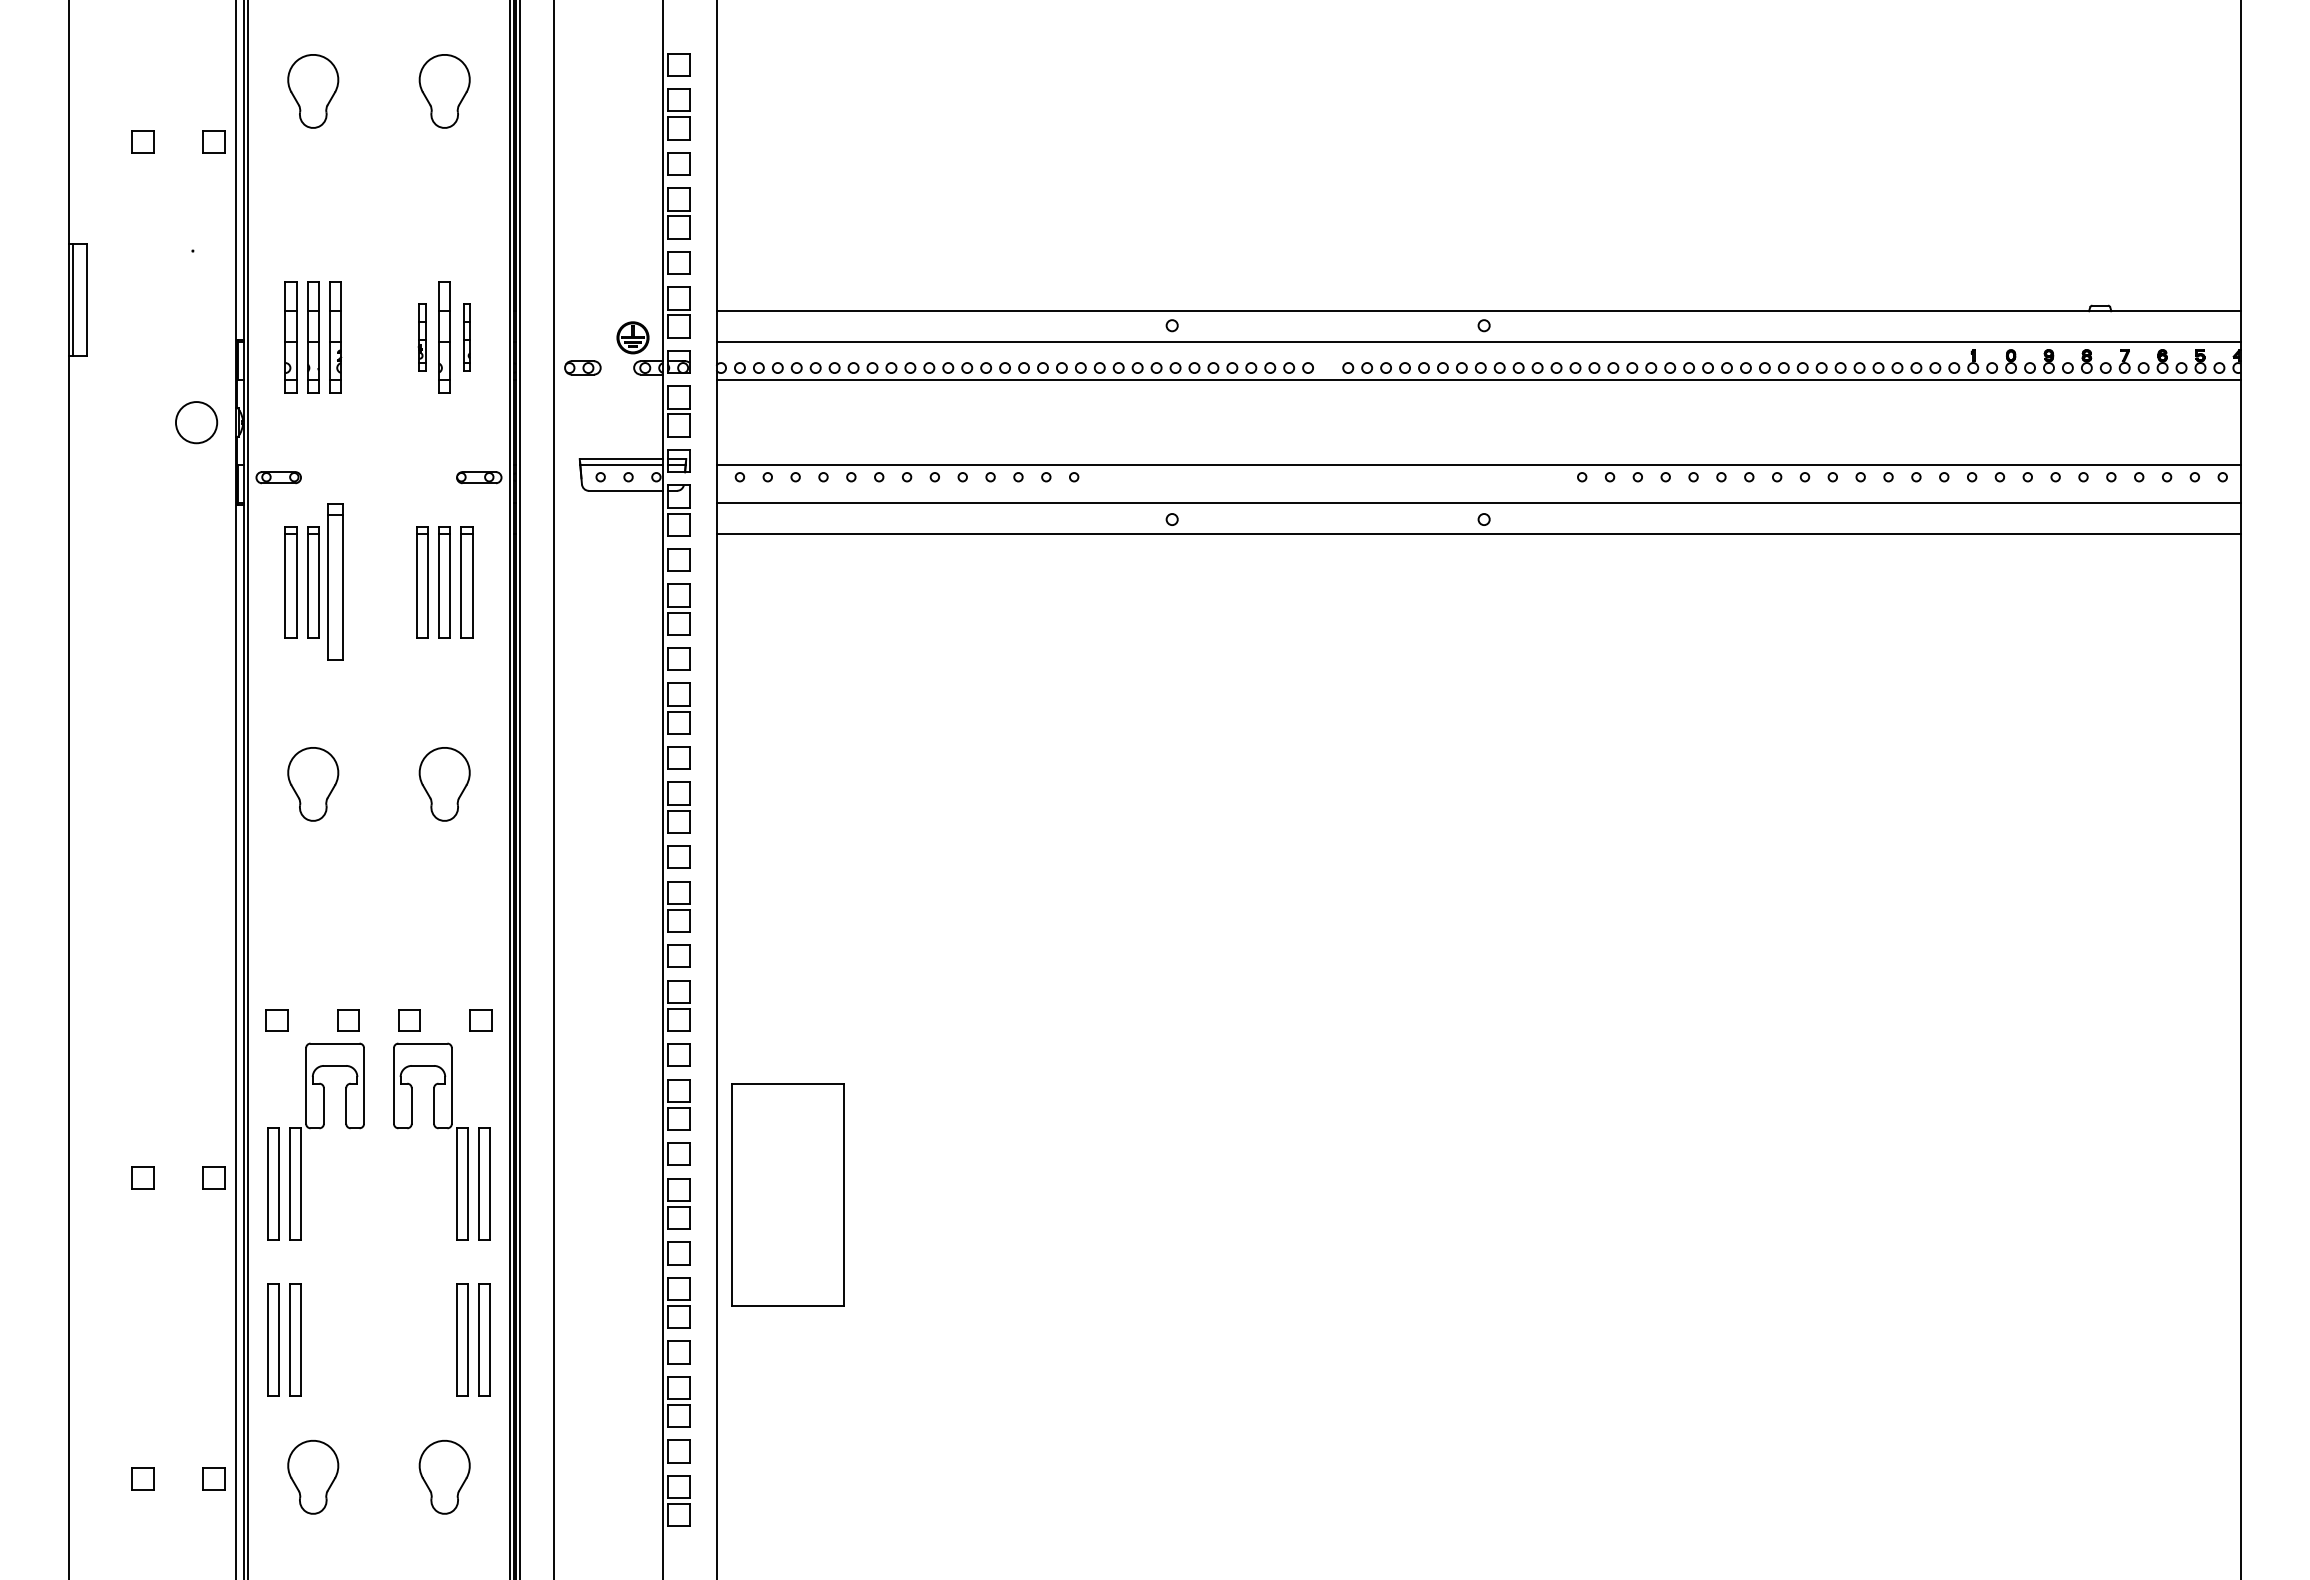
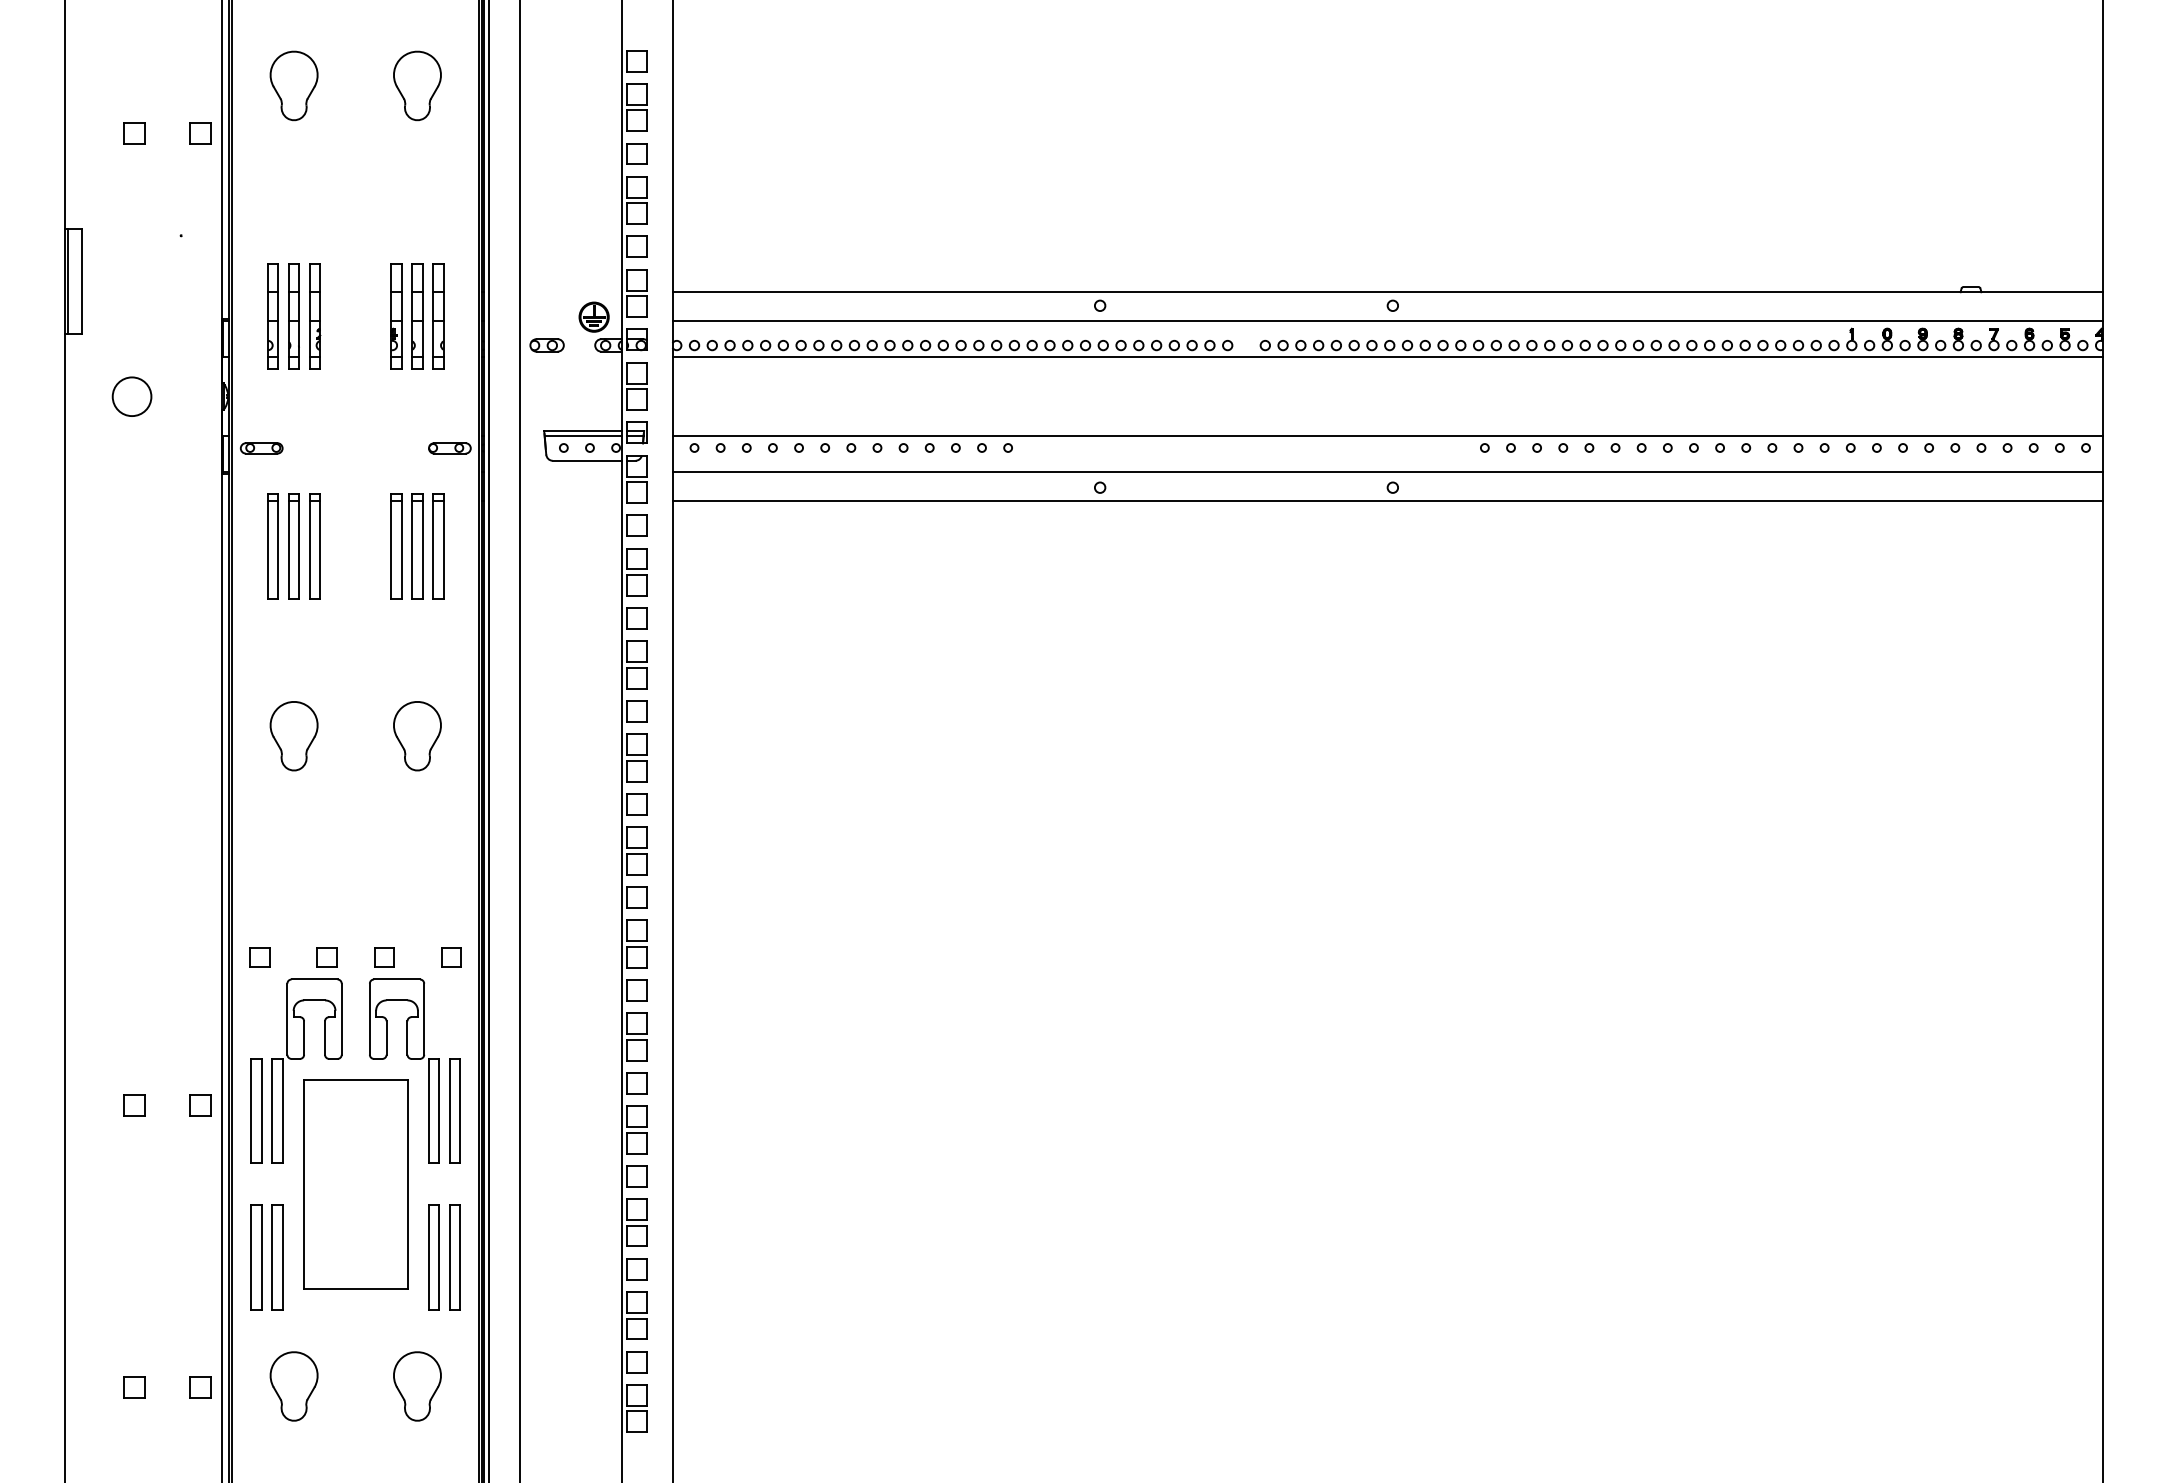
part: (421, 337) -> (395, 316), size x1.67
part: (466, 337) -> (437, 316), size x1.67
circle: (196, 422) -> (131, 396), moved
part: (335, 582) -> (314, 546), size x0.71
part: (787, 1194) -> (355, 1183), moved

